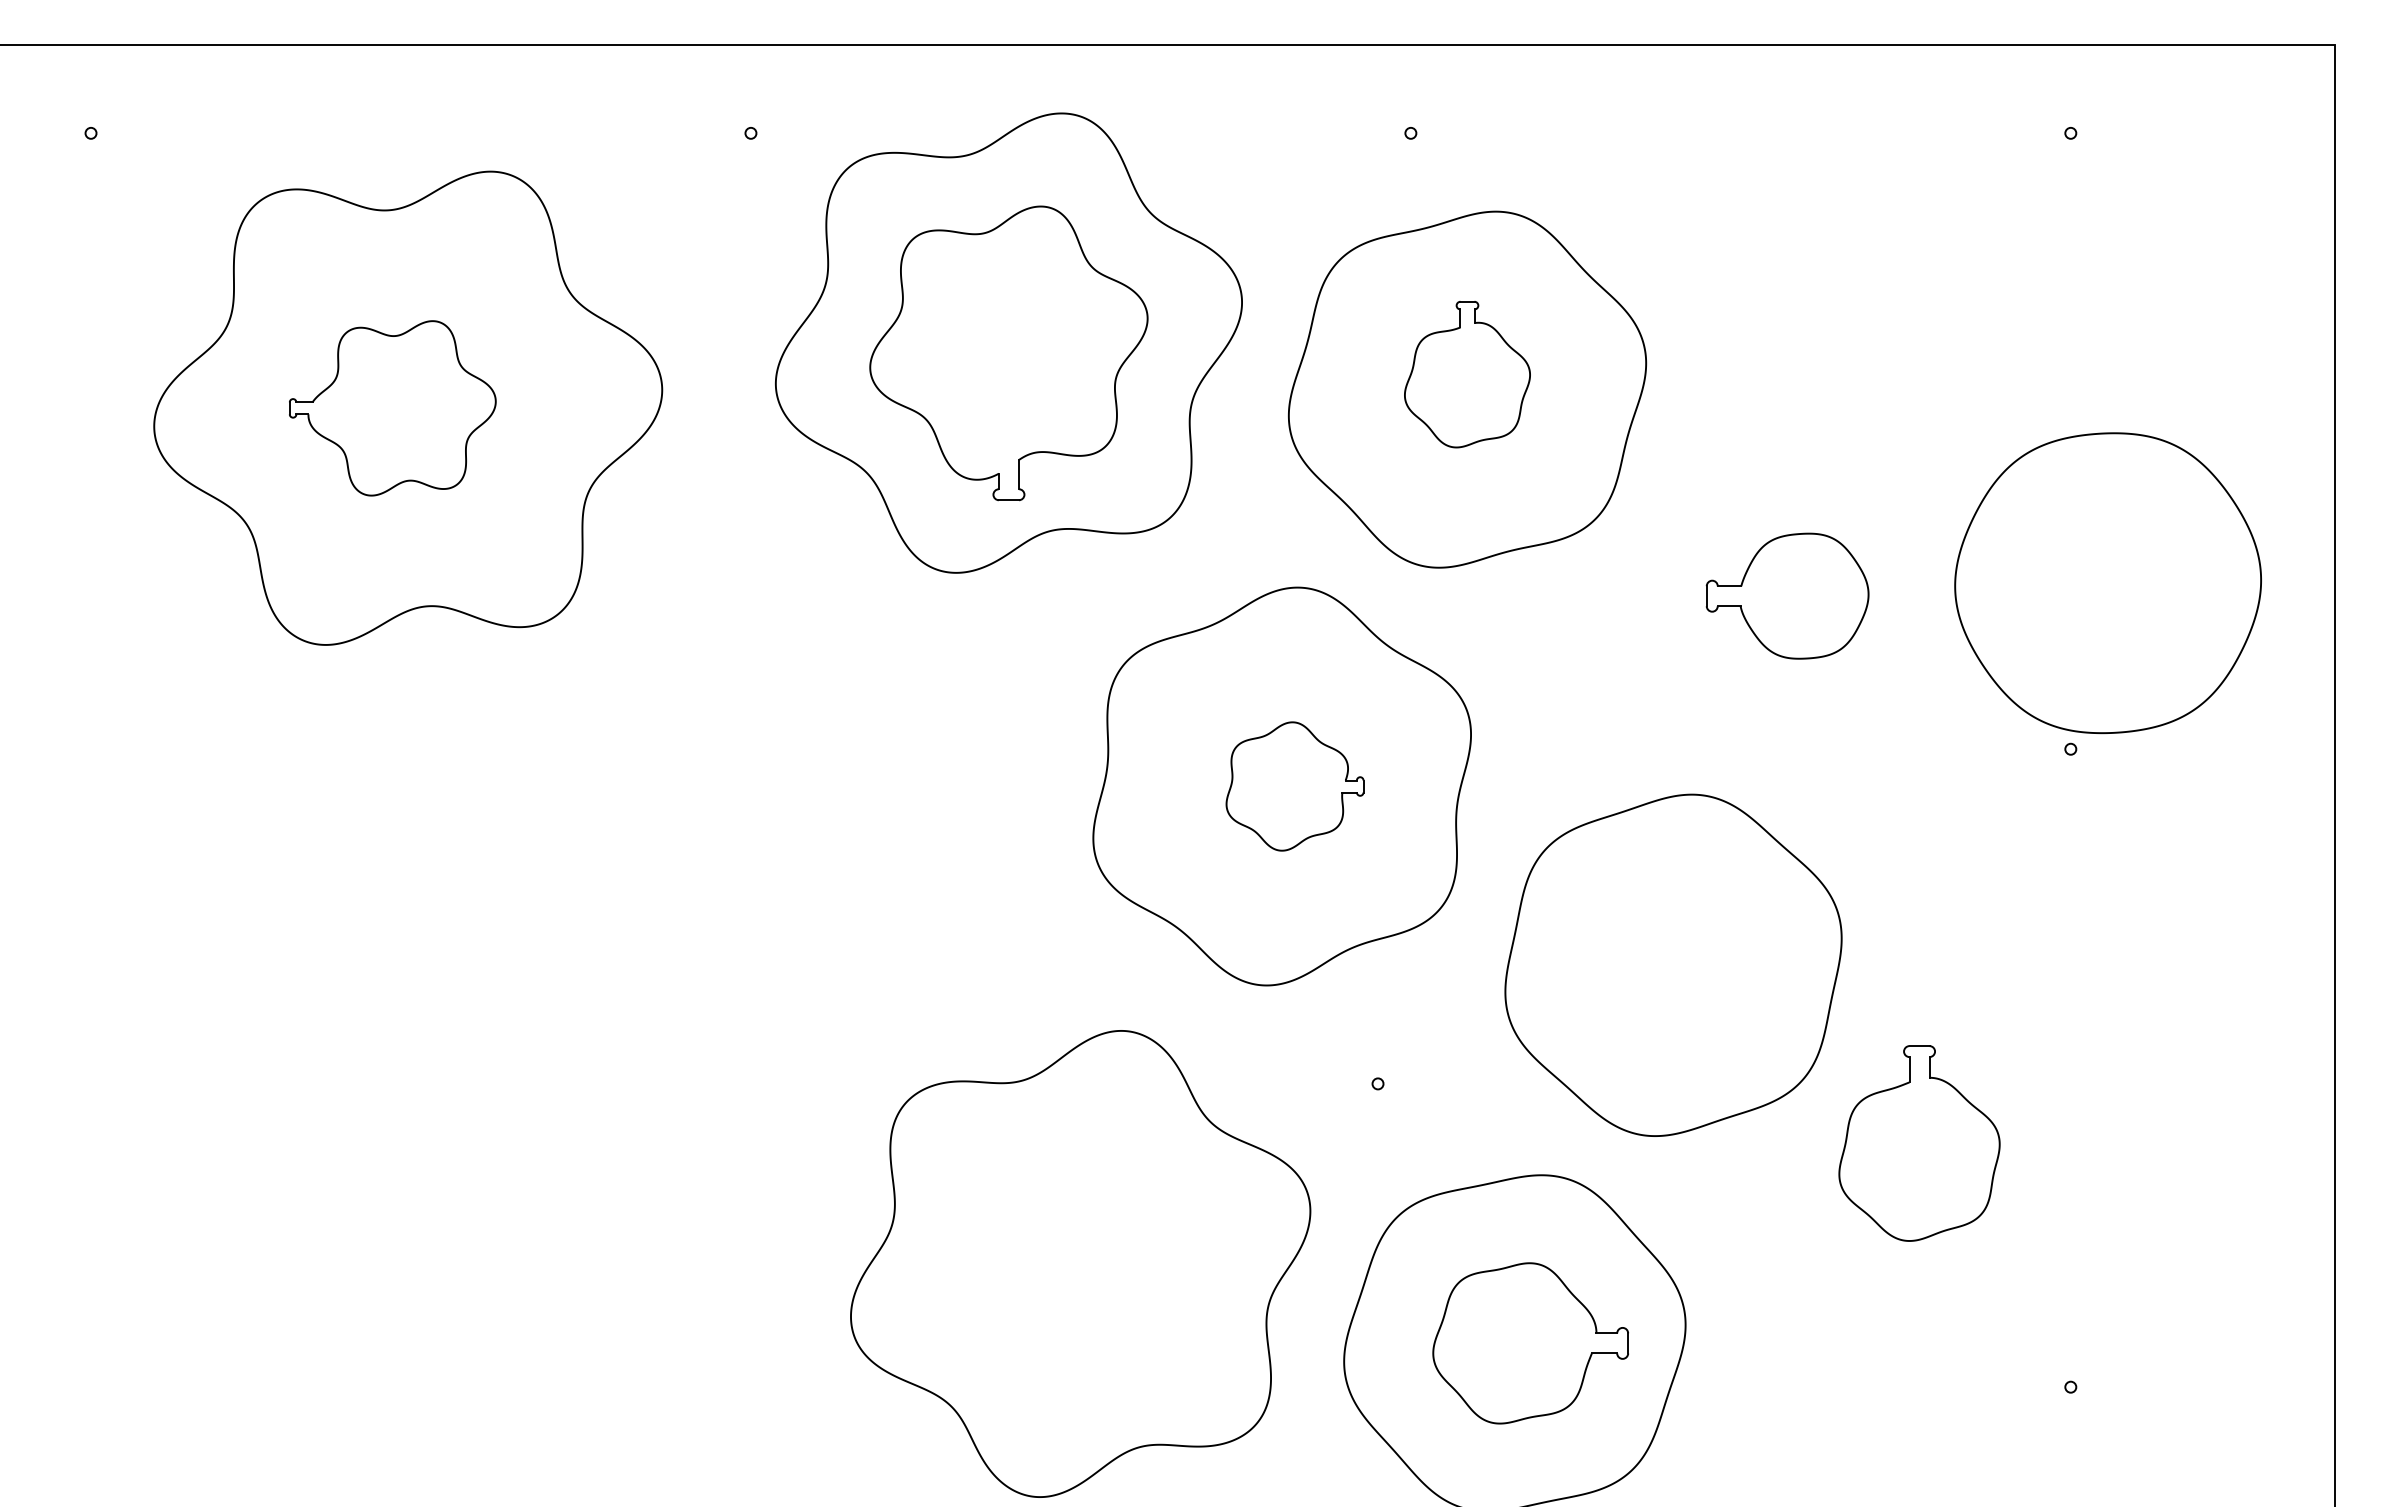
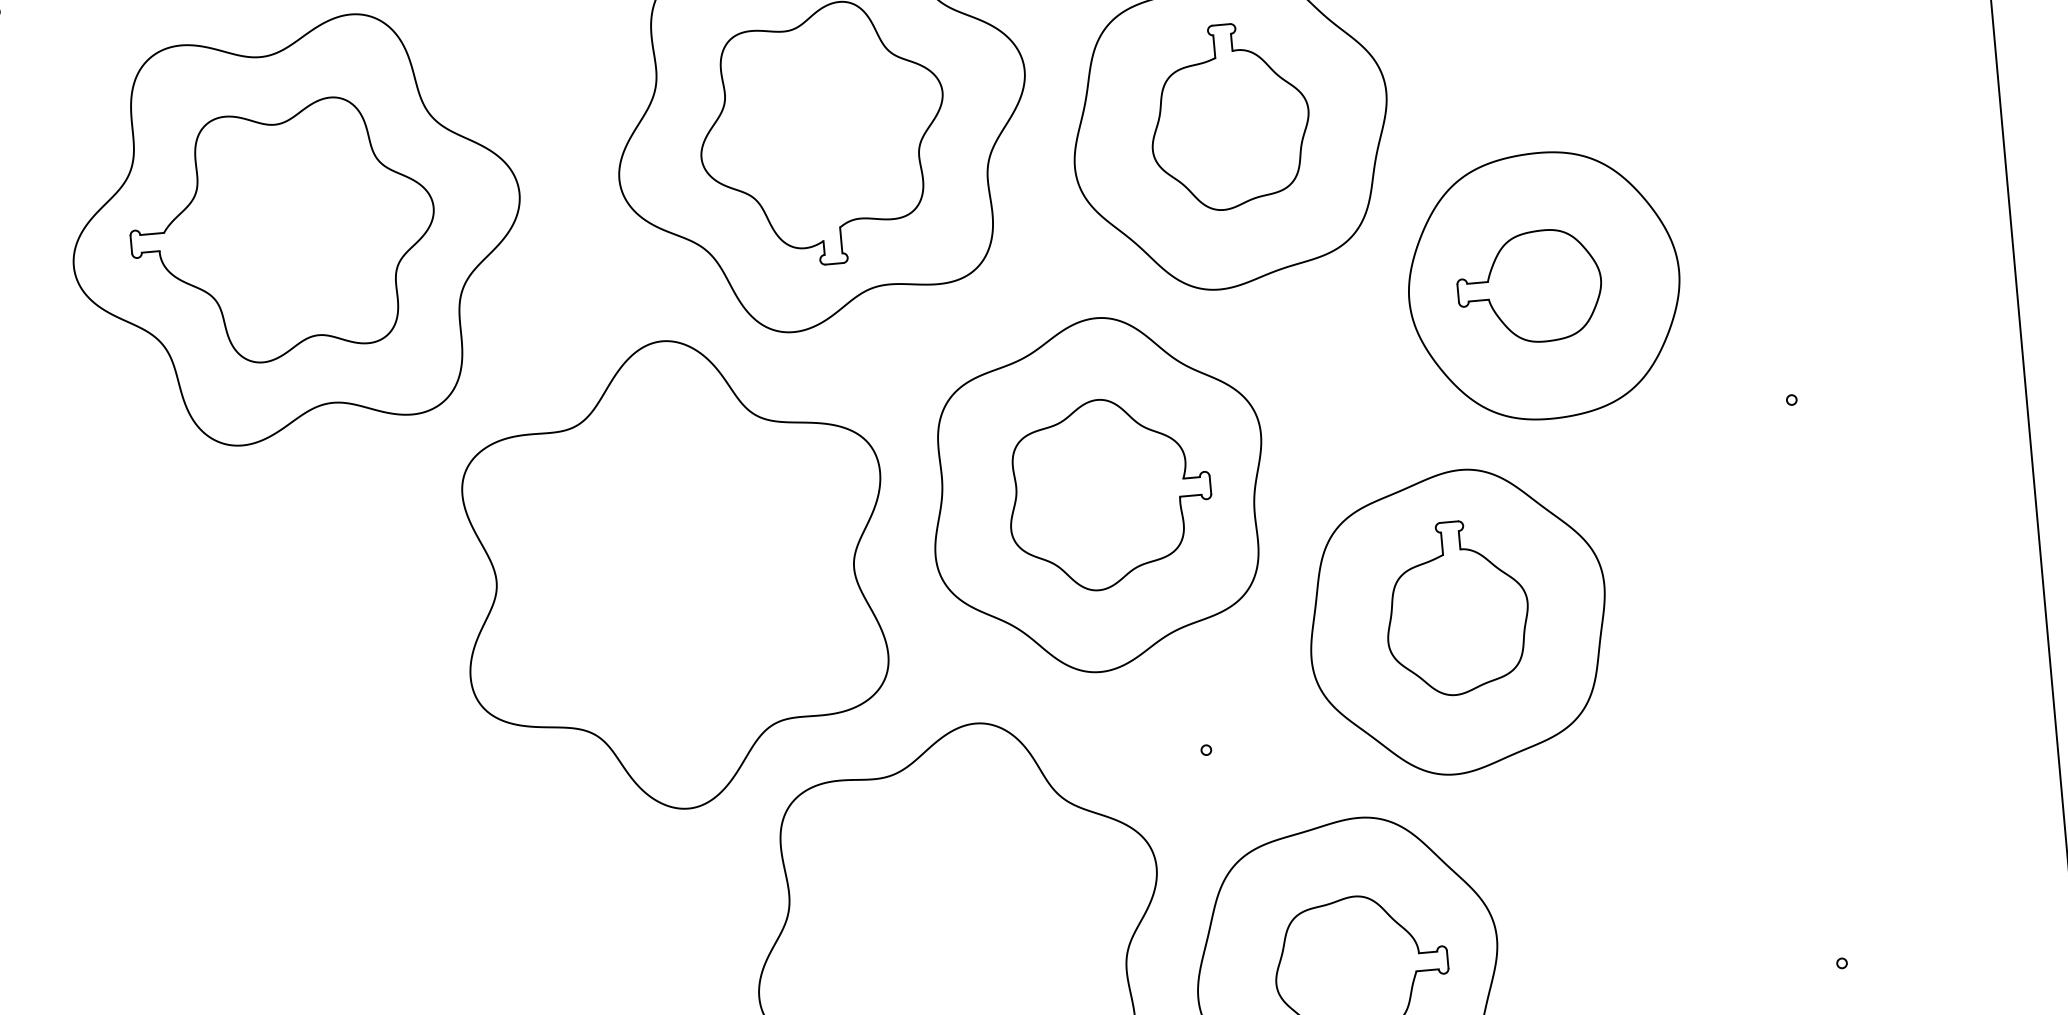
part: (1467, 374) -> (1229, 116), size x1.43
part: (392, 408) -> (282, 231), size x1.67
part: (2107, 583) -> (1543, 286), moved
part: (1294, 786) -> (1109, 494), size x1.67
part: (798, 833) -> (674, 574), added
part: (1919, 1143) -> (1456, 608), moved

